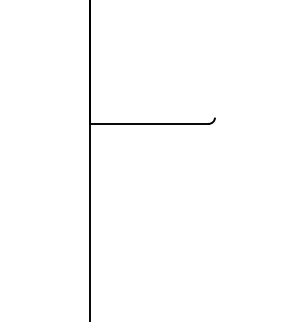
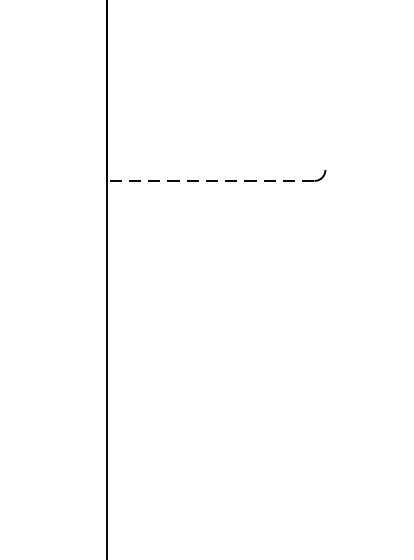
line: (148, 123) -> (209, 180), solid -> dashed

